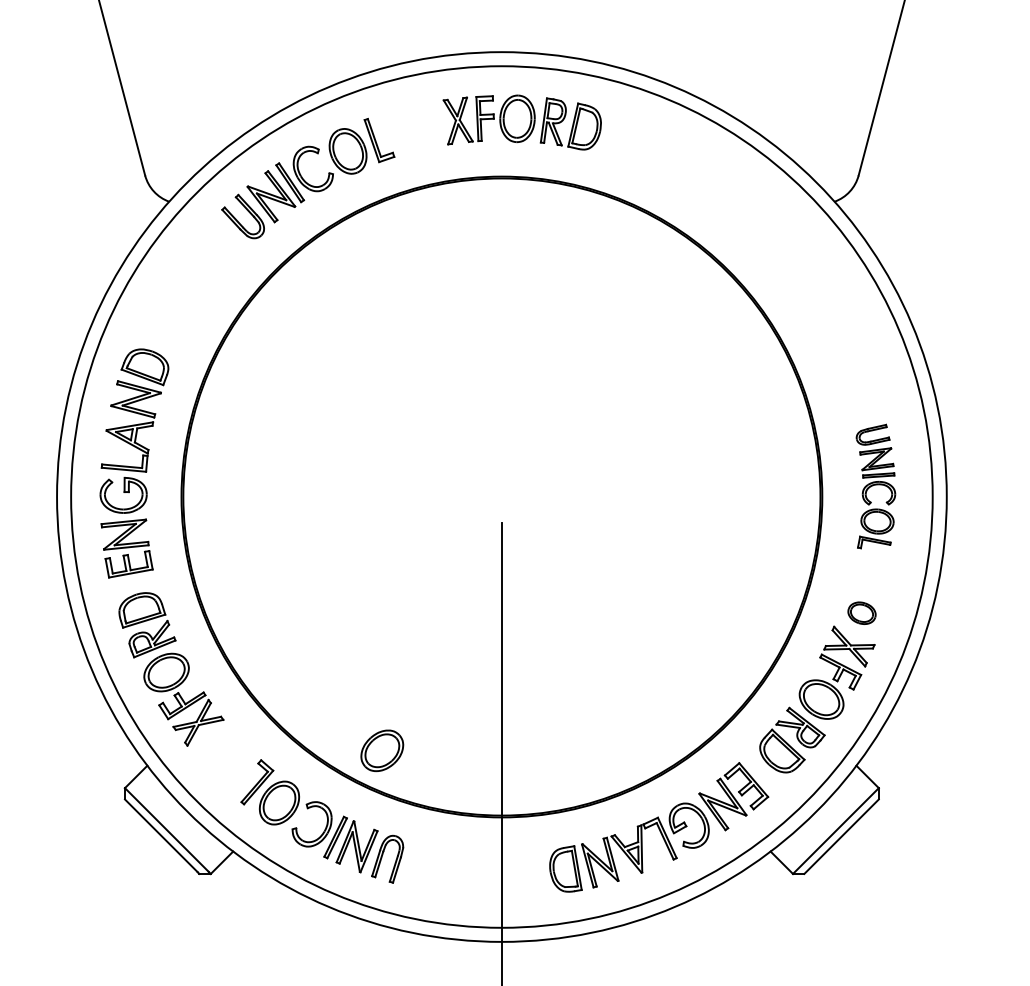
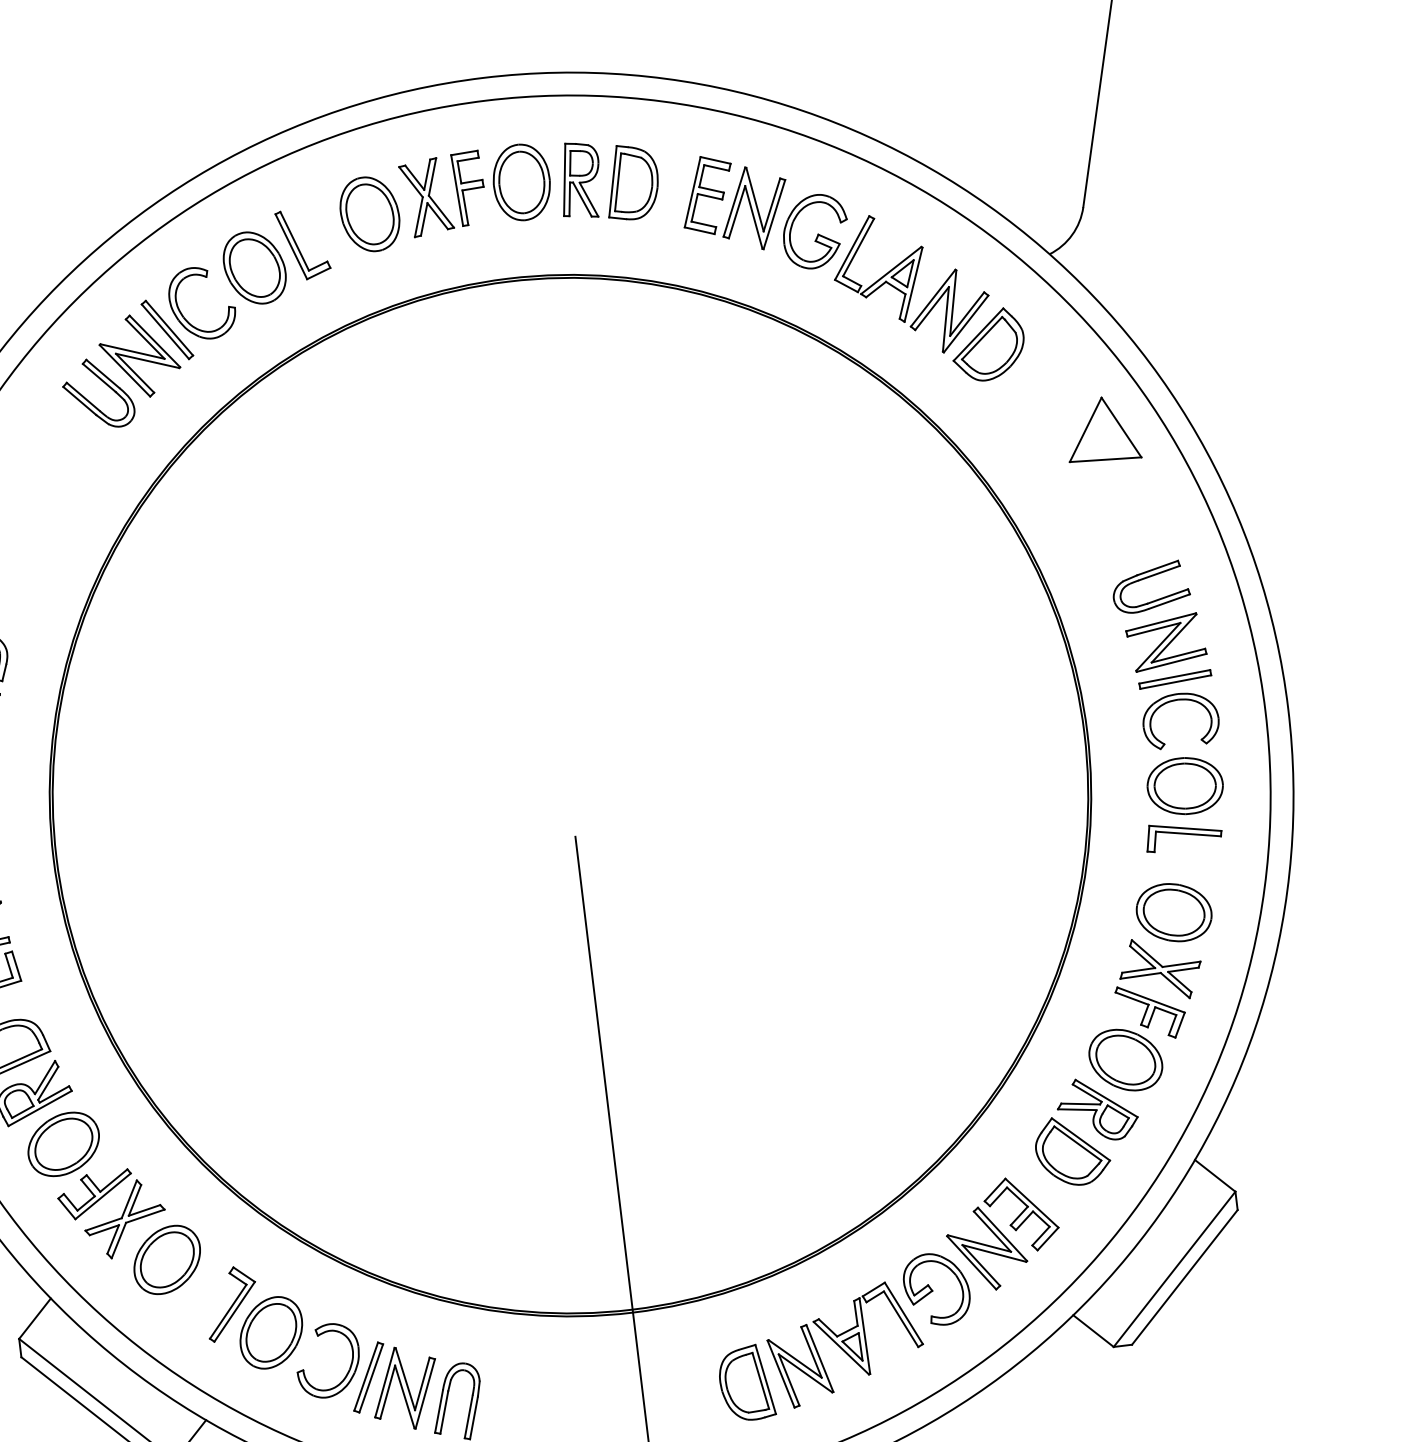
part: (421, 126) -> (368, 213), added
part: (712, 194) -> (851, 266), added
part: (853, 312) -> (1101, 429), added
part: (875, 486) -> (1171, 705), size x1.43
part: (861, 613) -> (1173, 913), size x1.67
part: (382, 750) -> (167, 1259), moved

